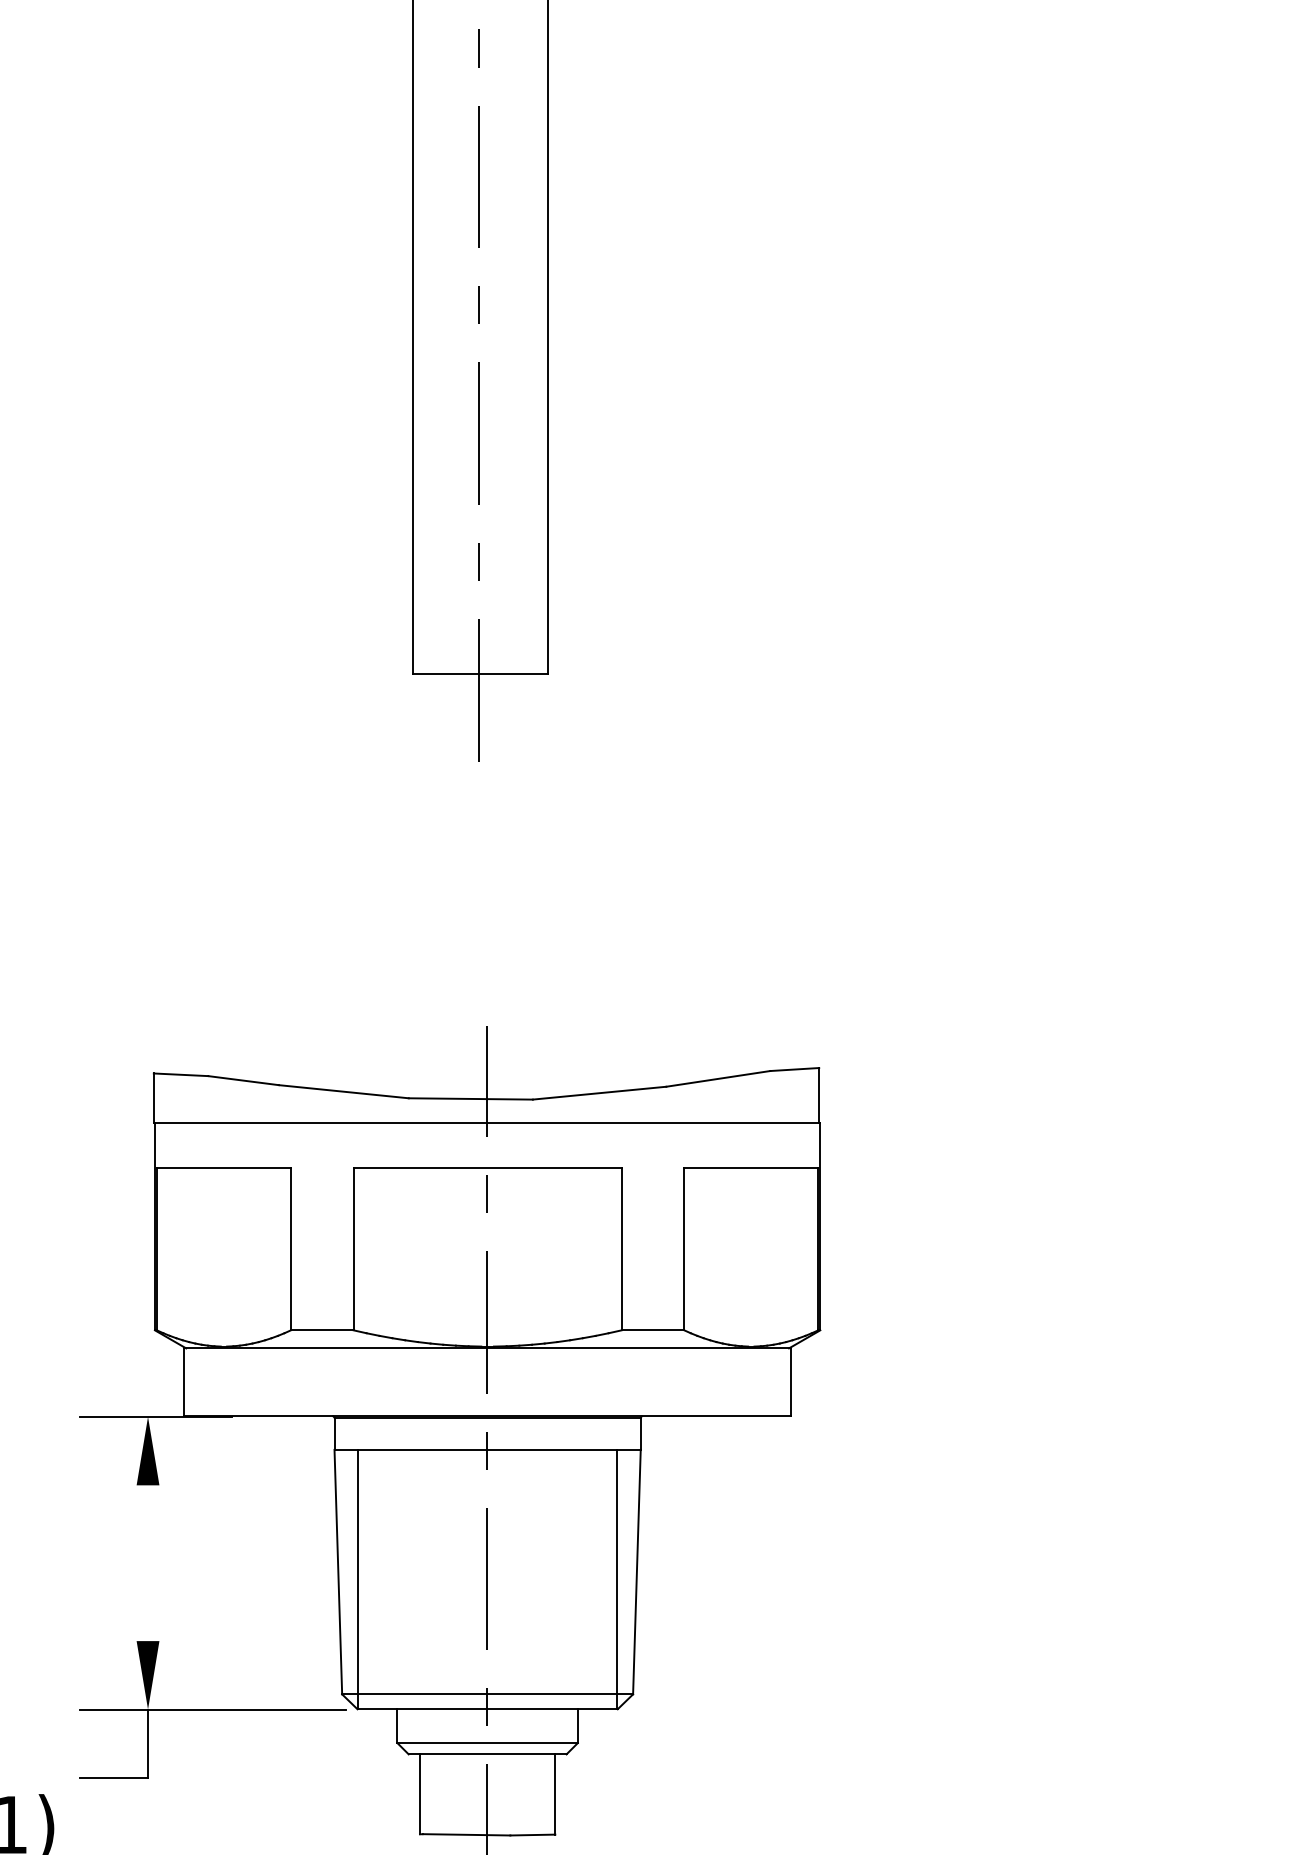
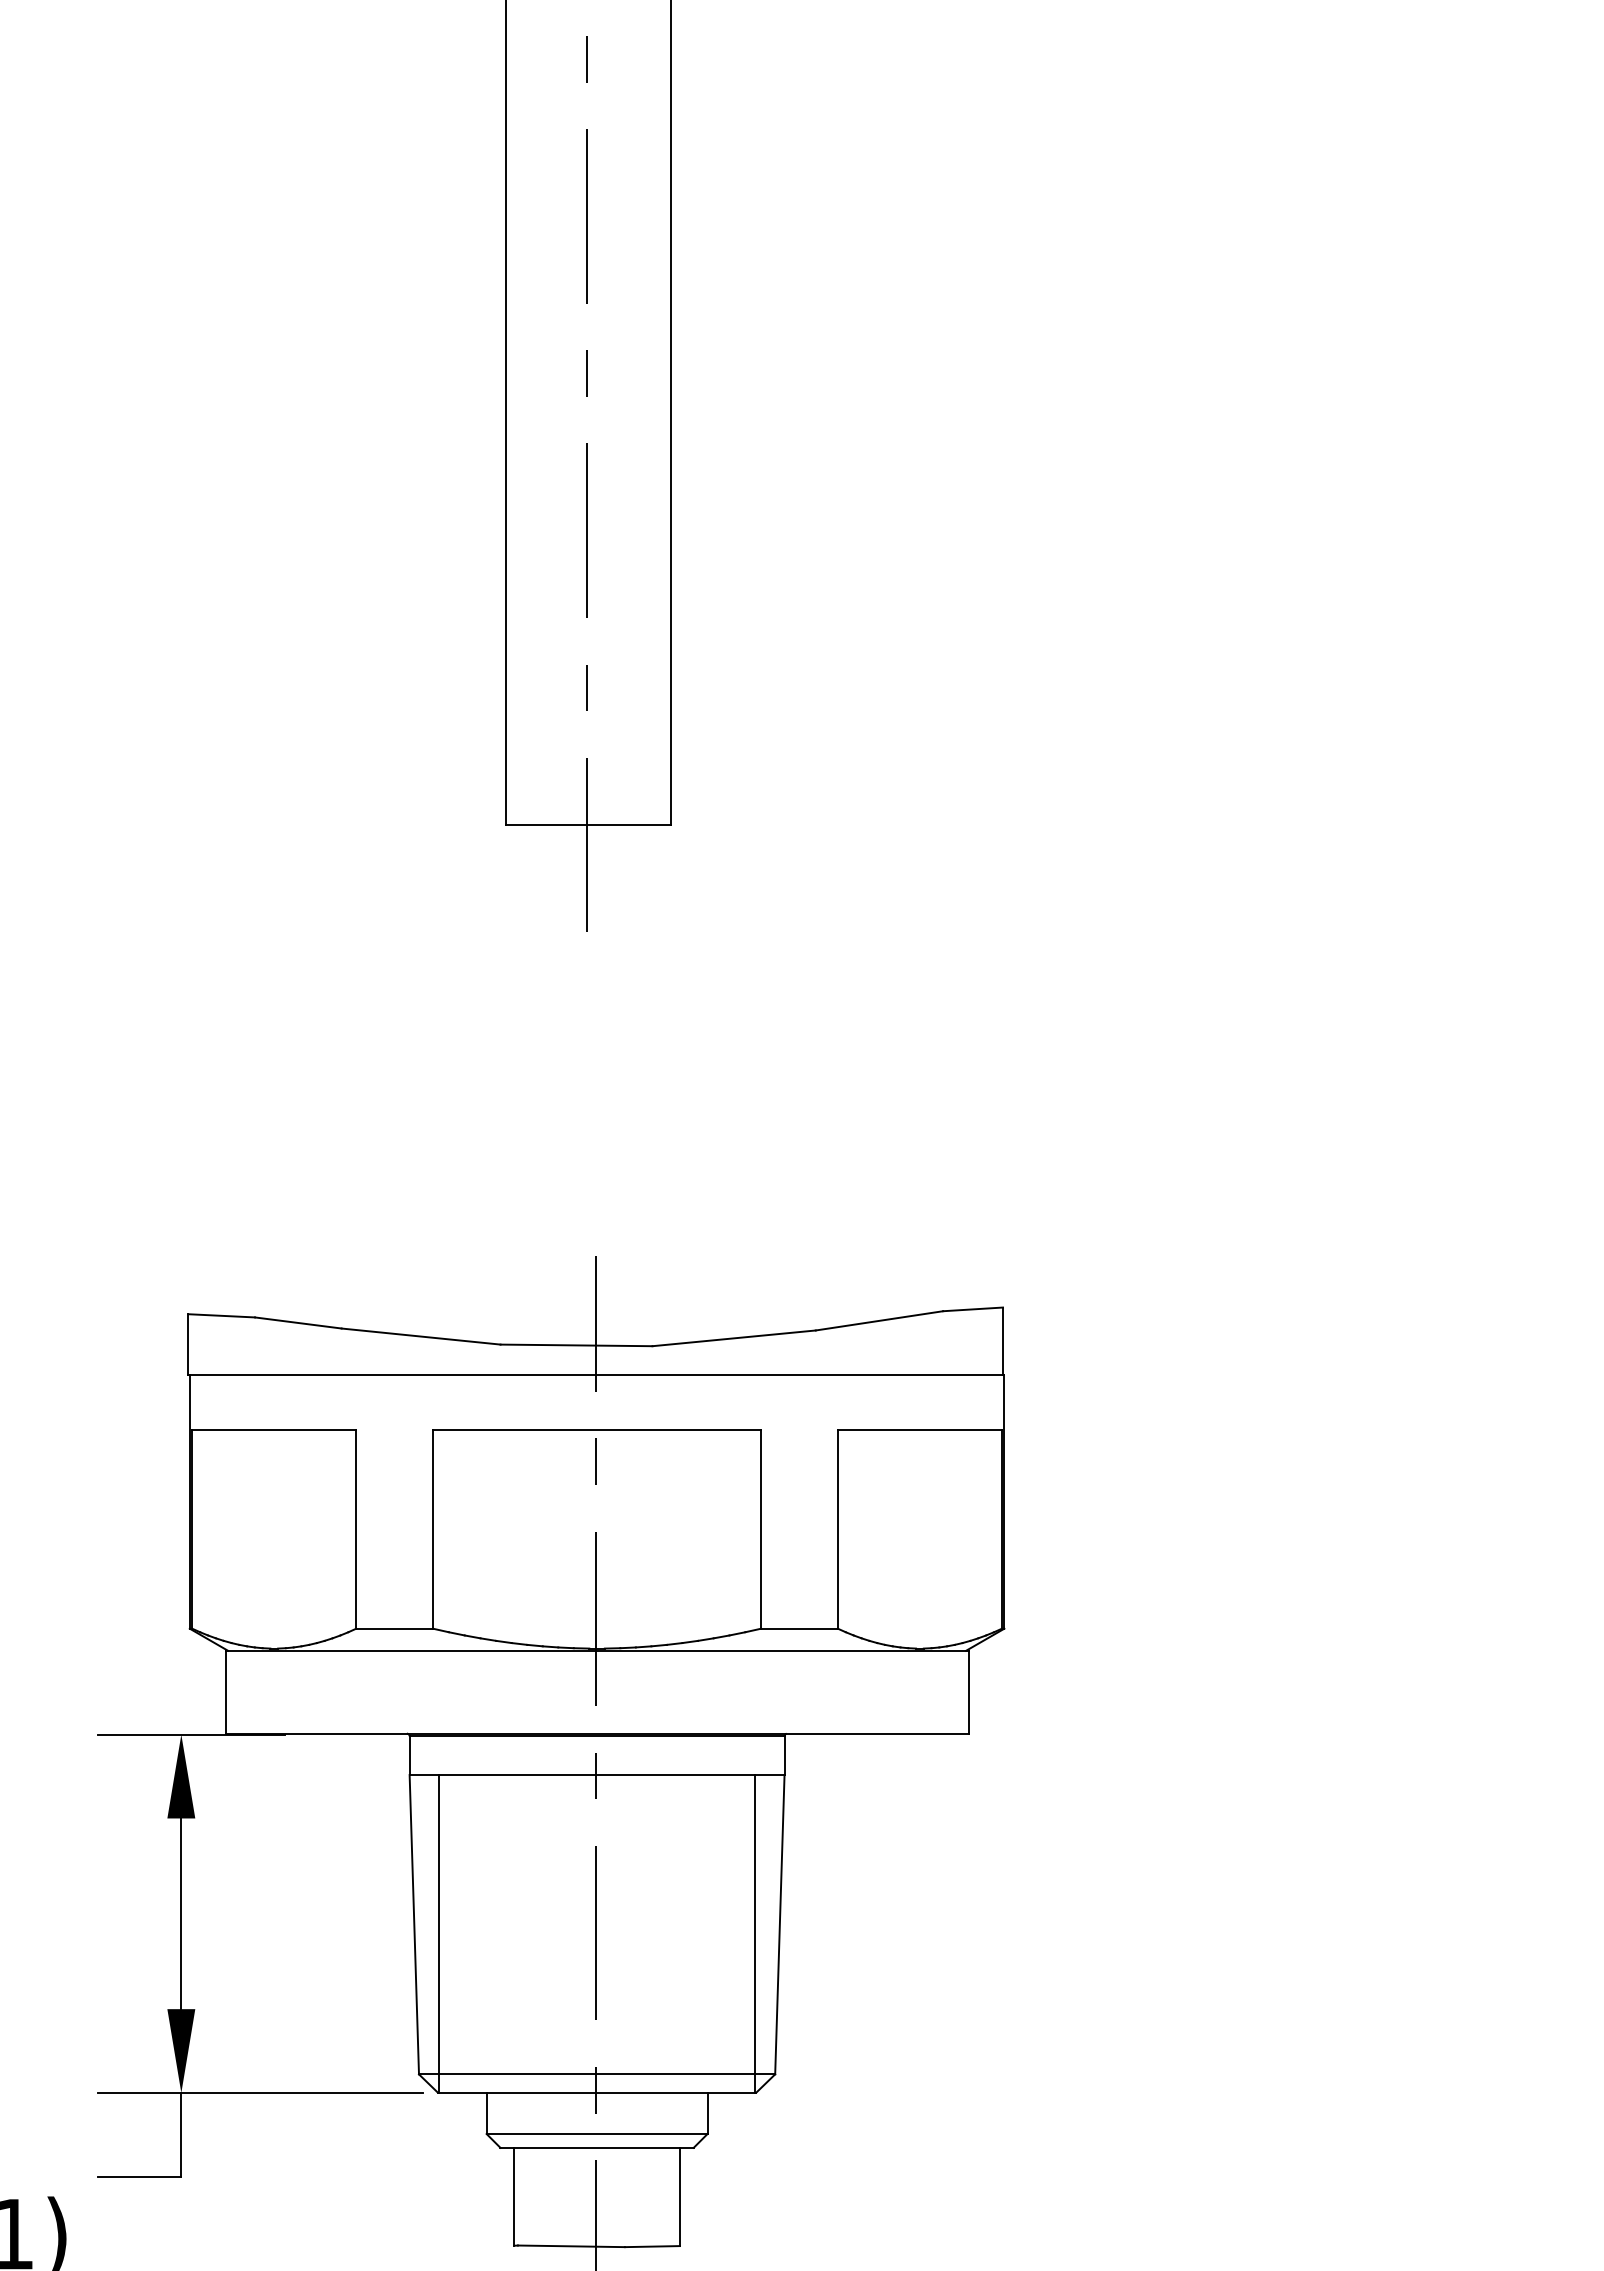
line: (148, 1562) -> (181, 1913), added

